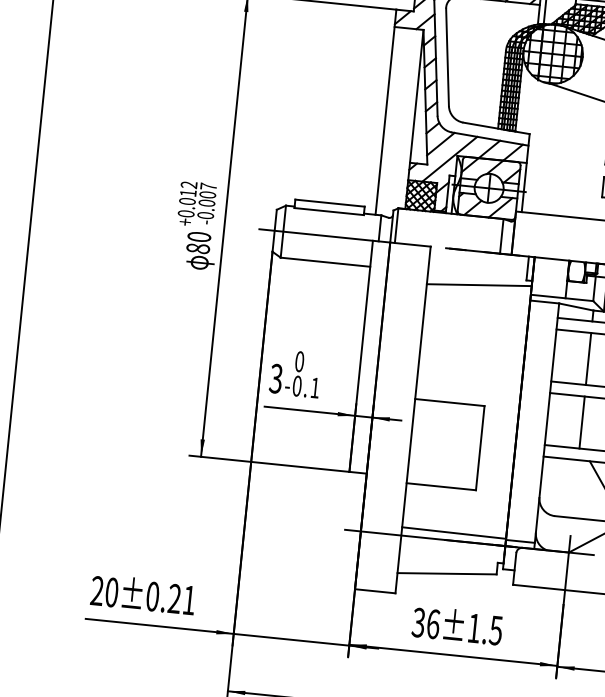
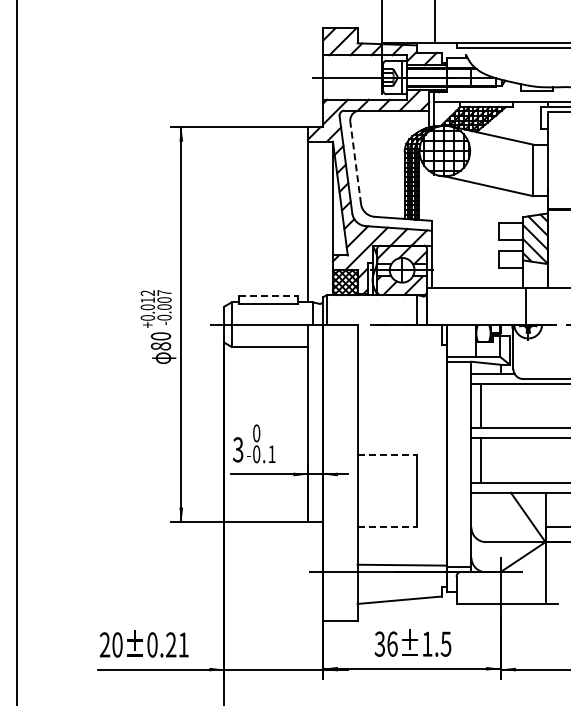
line: (447, 56) -> (355, 162), solid -> dashed
line: (329, 203) -> (268, 296), solid -> dashed
line: (478, 284) -> (401, 352), removed
line: (589, 358) -> (481, 405), moved
line: (449, 403) -> (387, 455), solid -> dashed
line: (582, 422) -> (481, 460), moved
line: (441, 487) -> (387, 527), solid -> dashed

